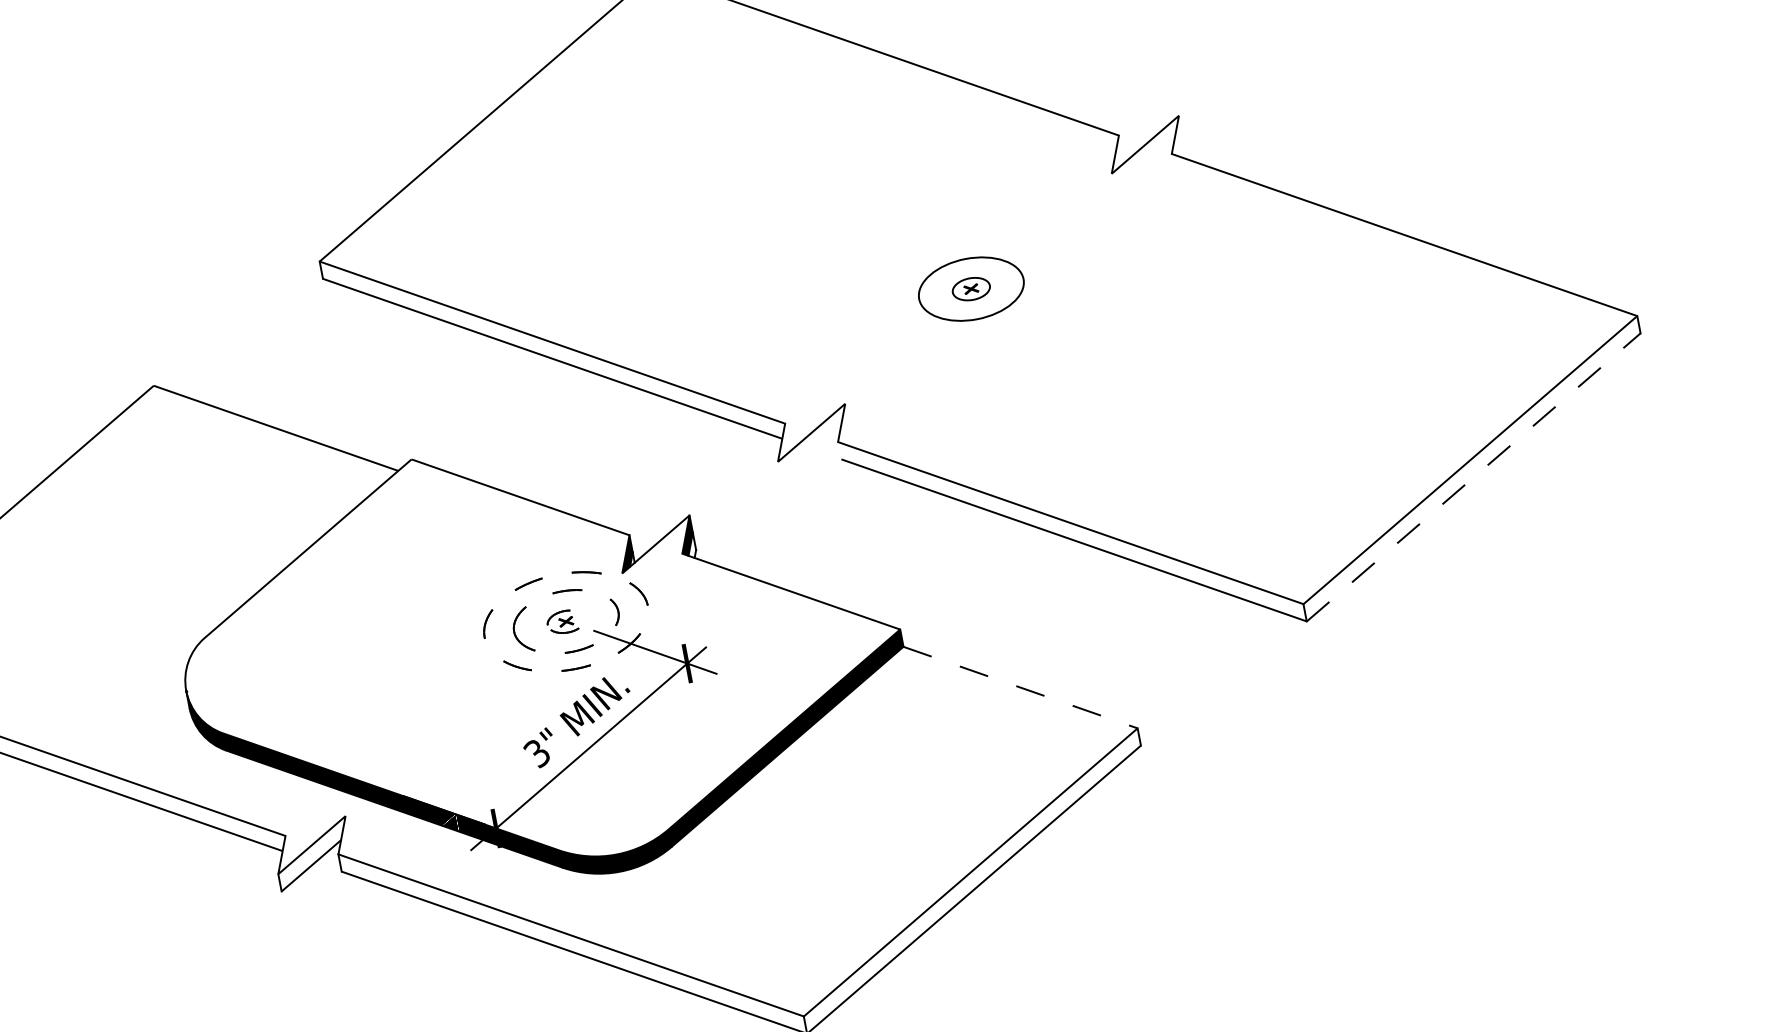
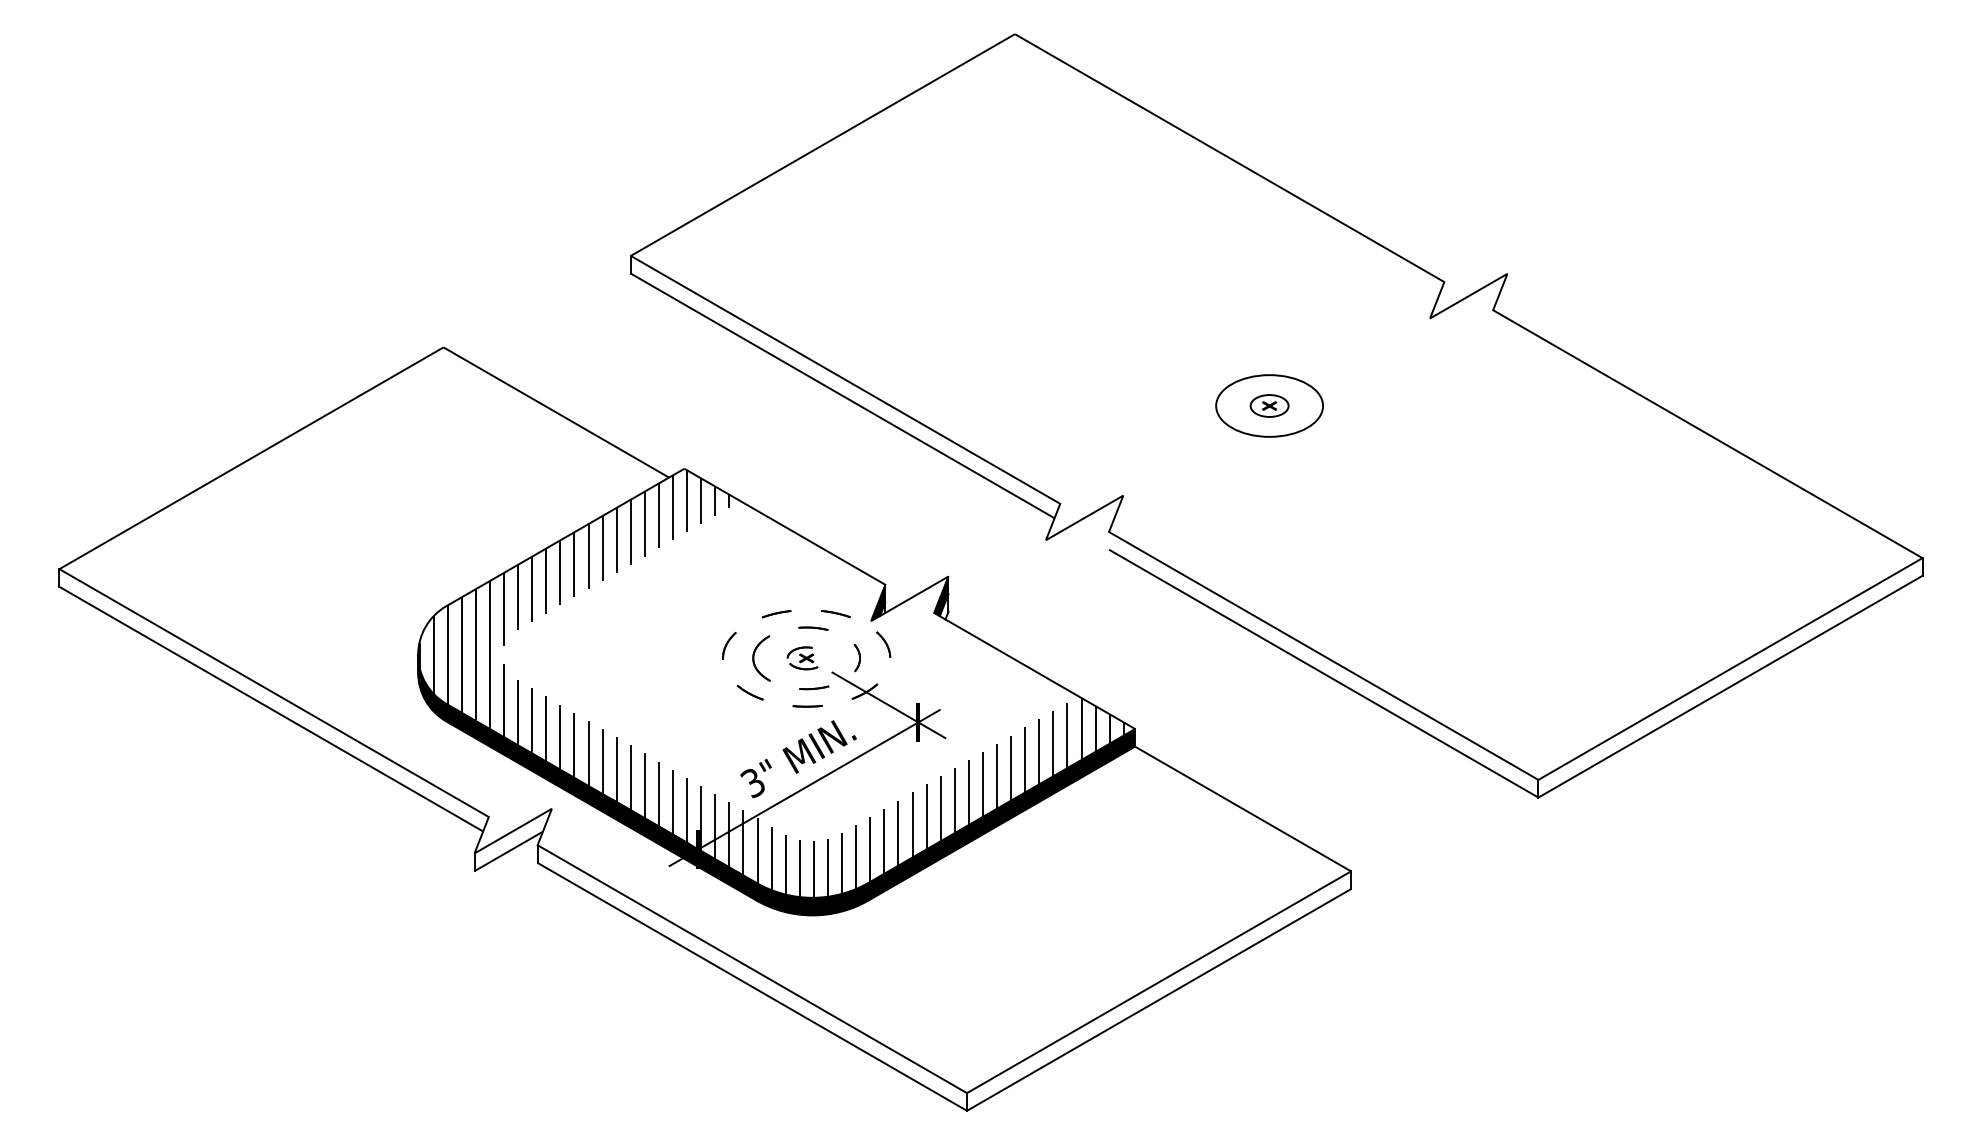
line: (1473, 477) -> (1730, 686), dashed -> solid
hatch: (536, 652) -> (771, 683), added
line: (1021, 688) -> (1243, 809), dashed -> solid

